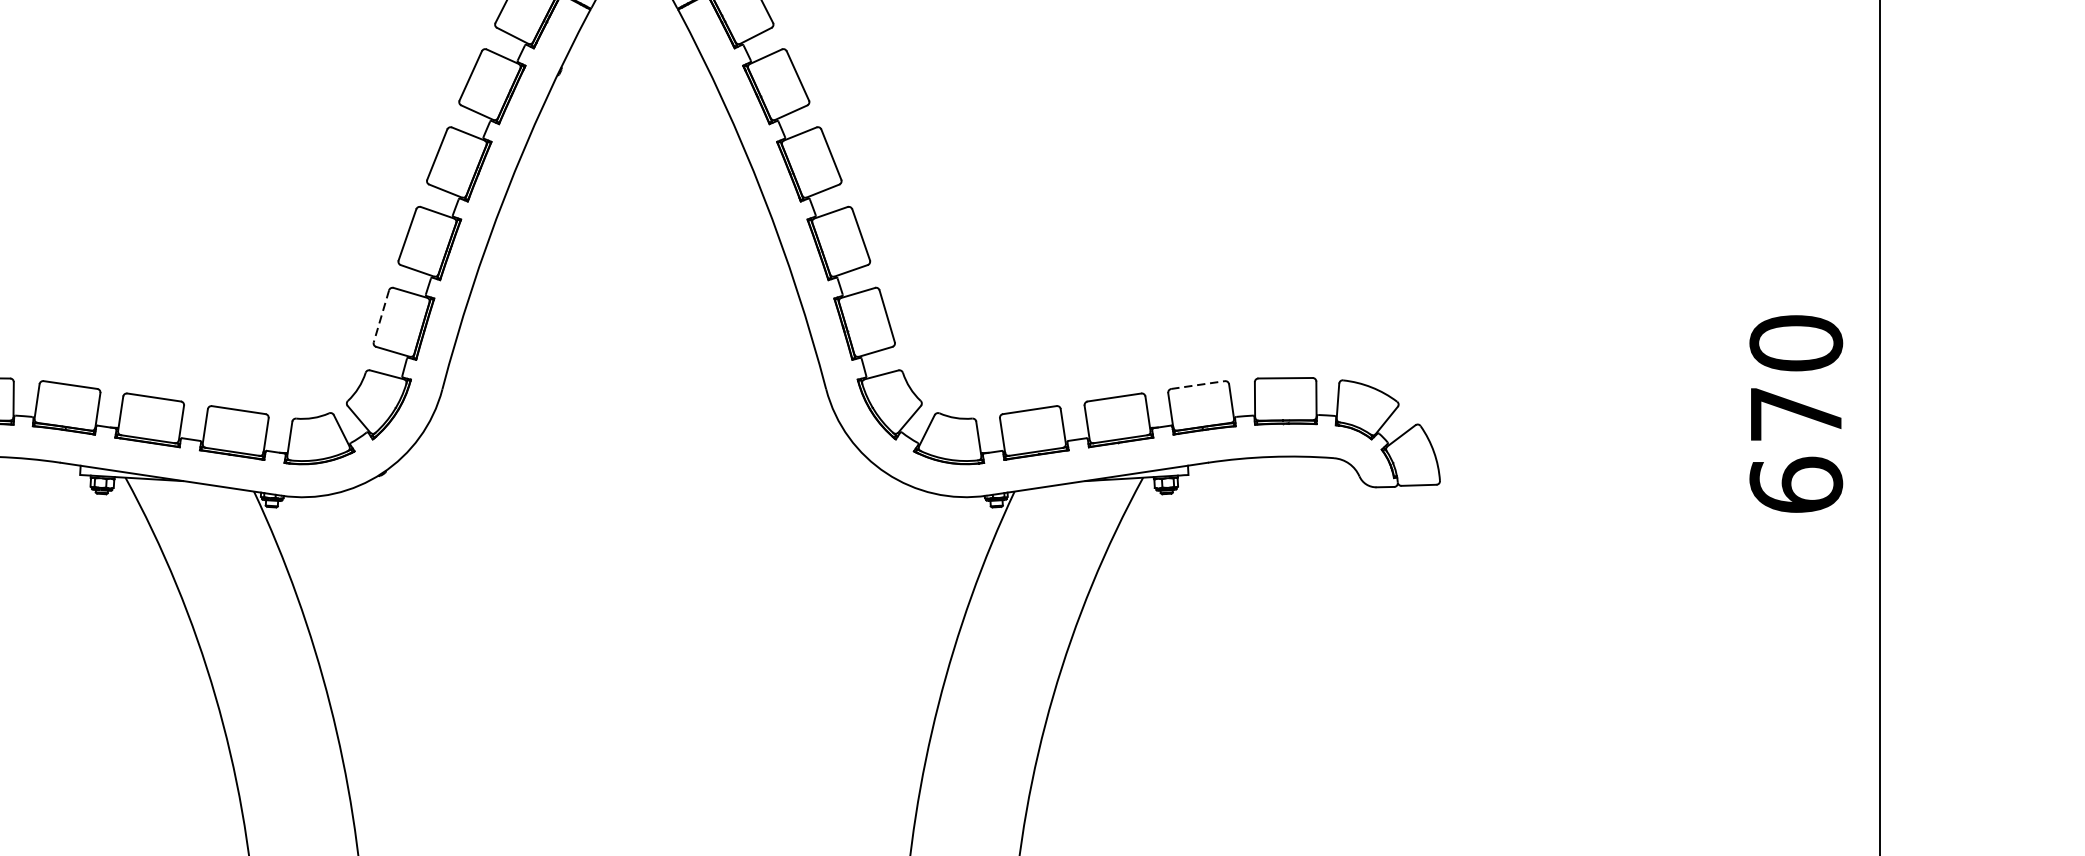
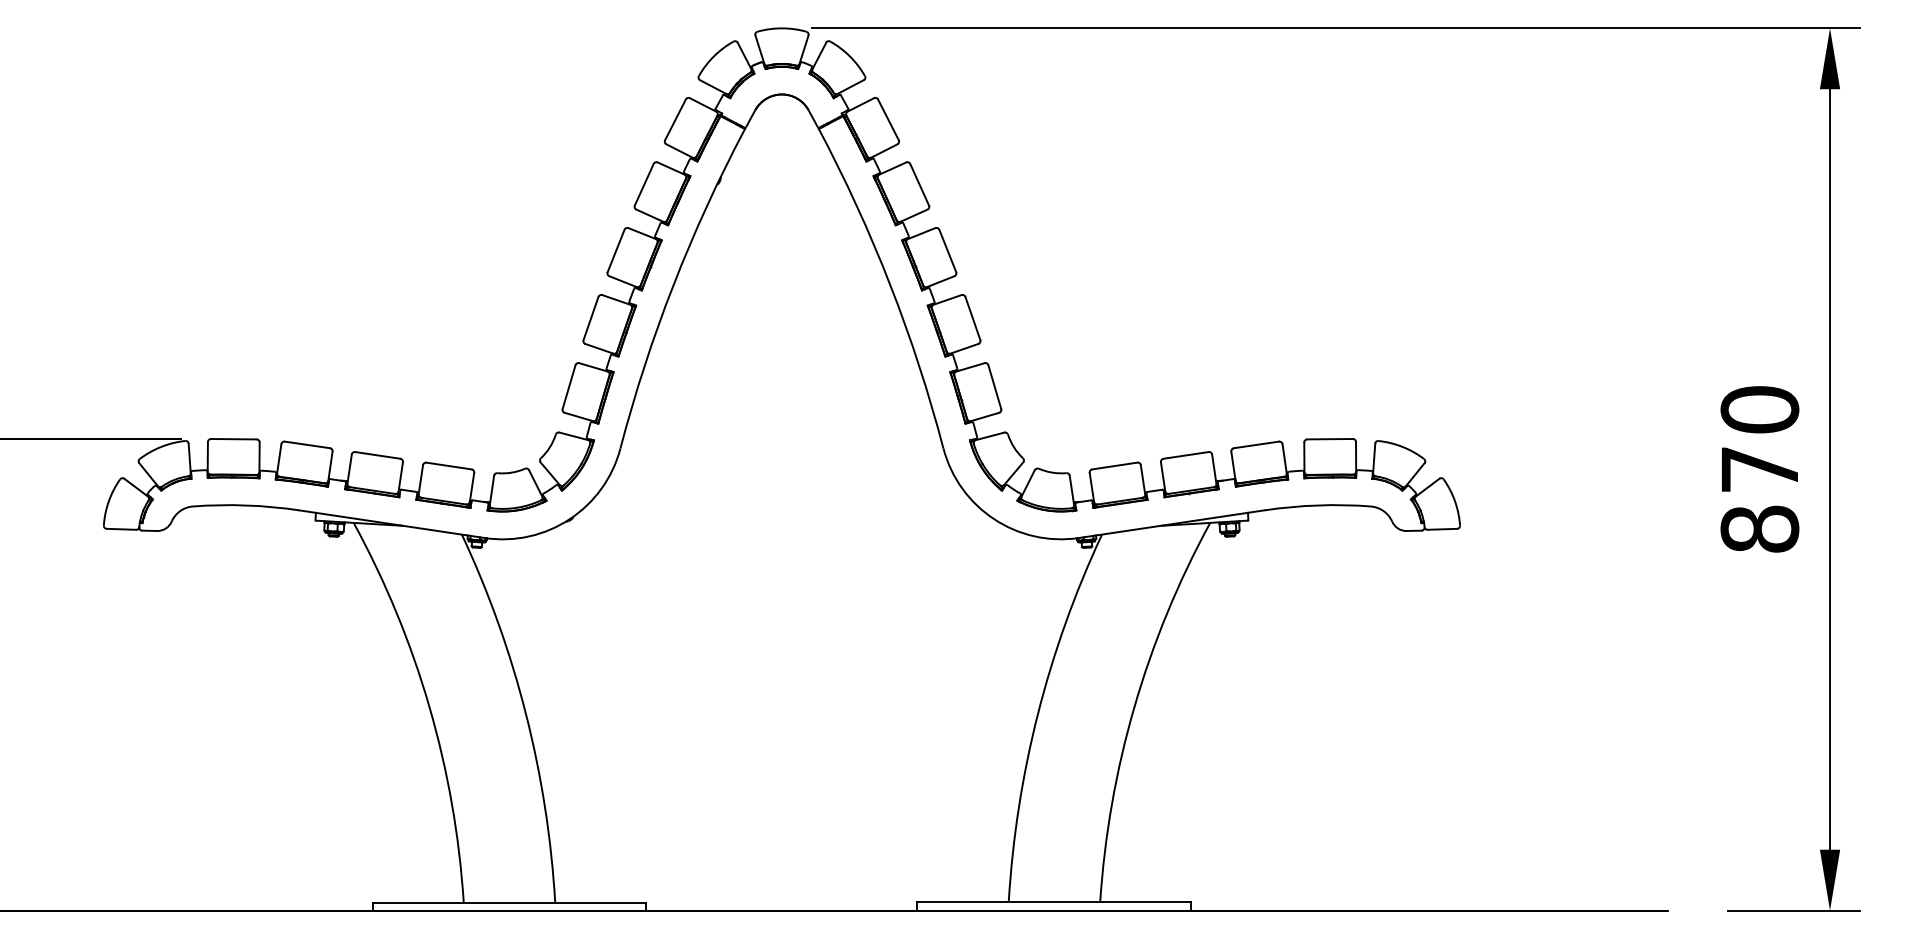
line: (381, 316) -> (569, 387), dashed -> solid
line: (1198, 384) -> (1256, 444), dashed -> solid
text: (1795, 484) -> (1759, 528), 670 -> 870

